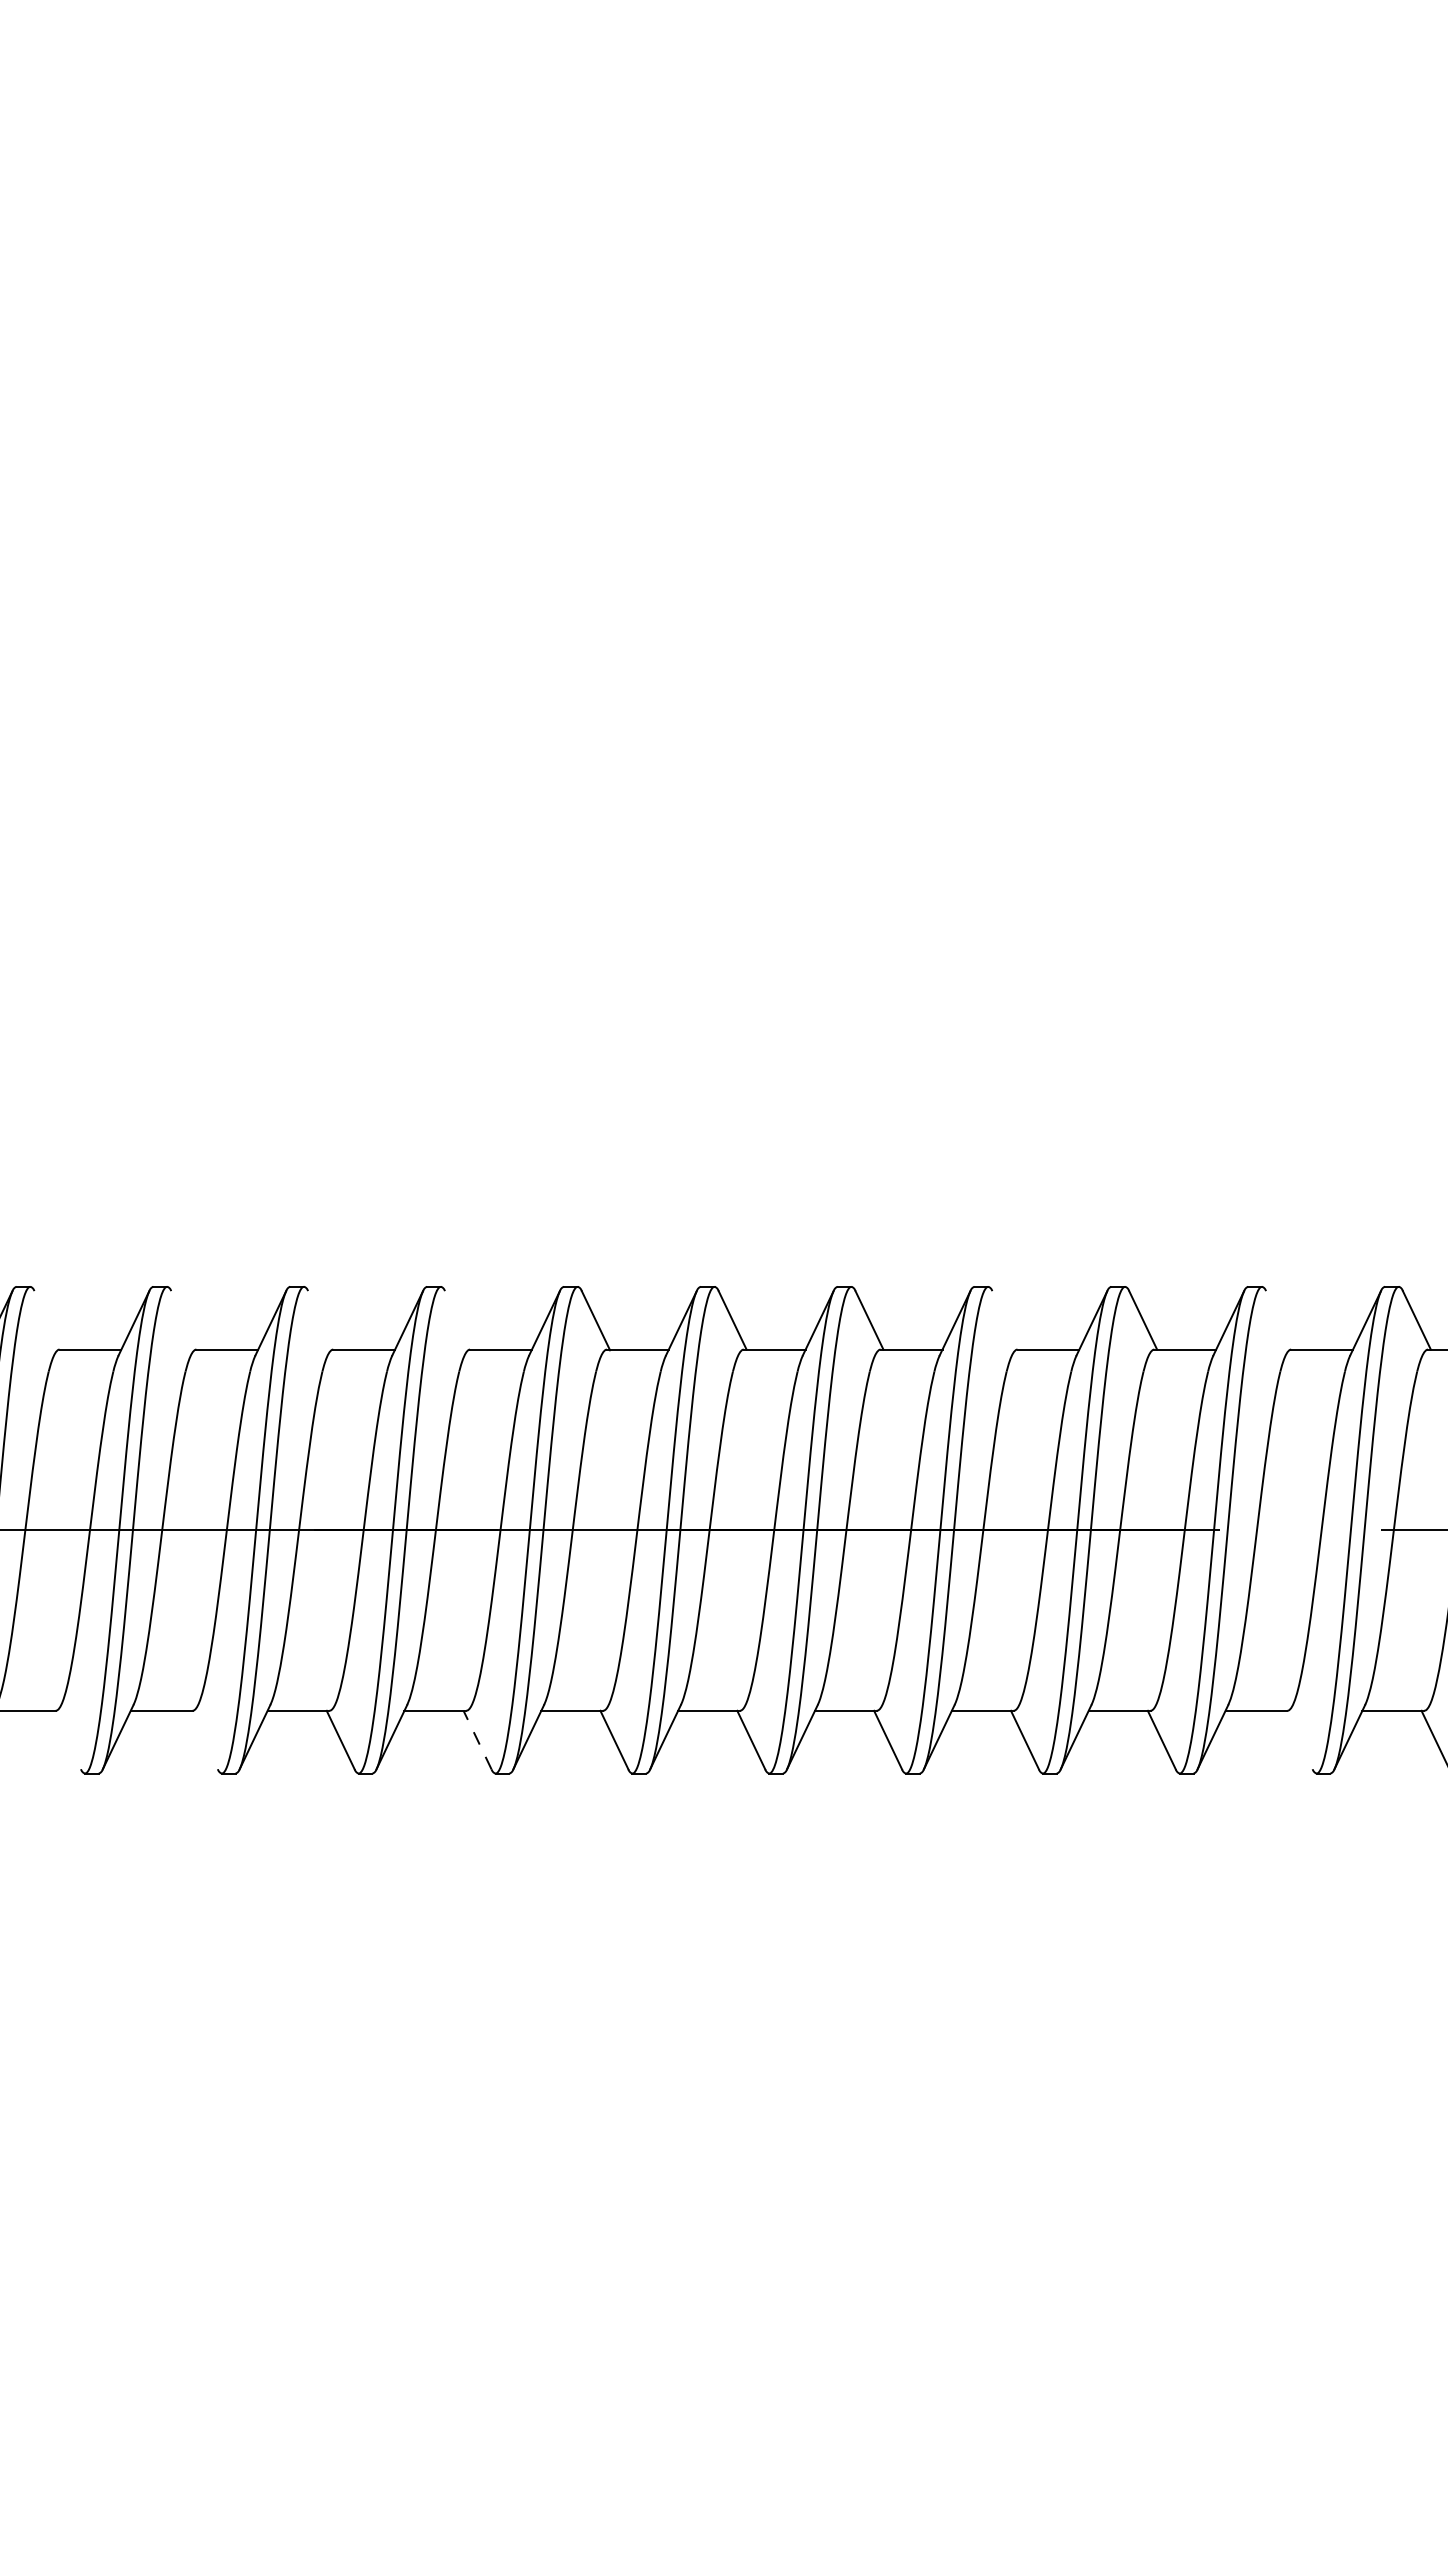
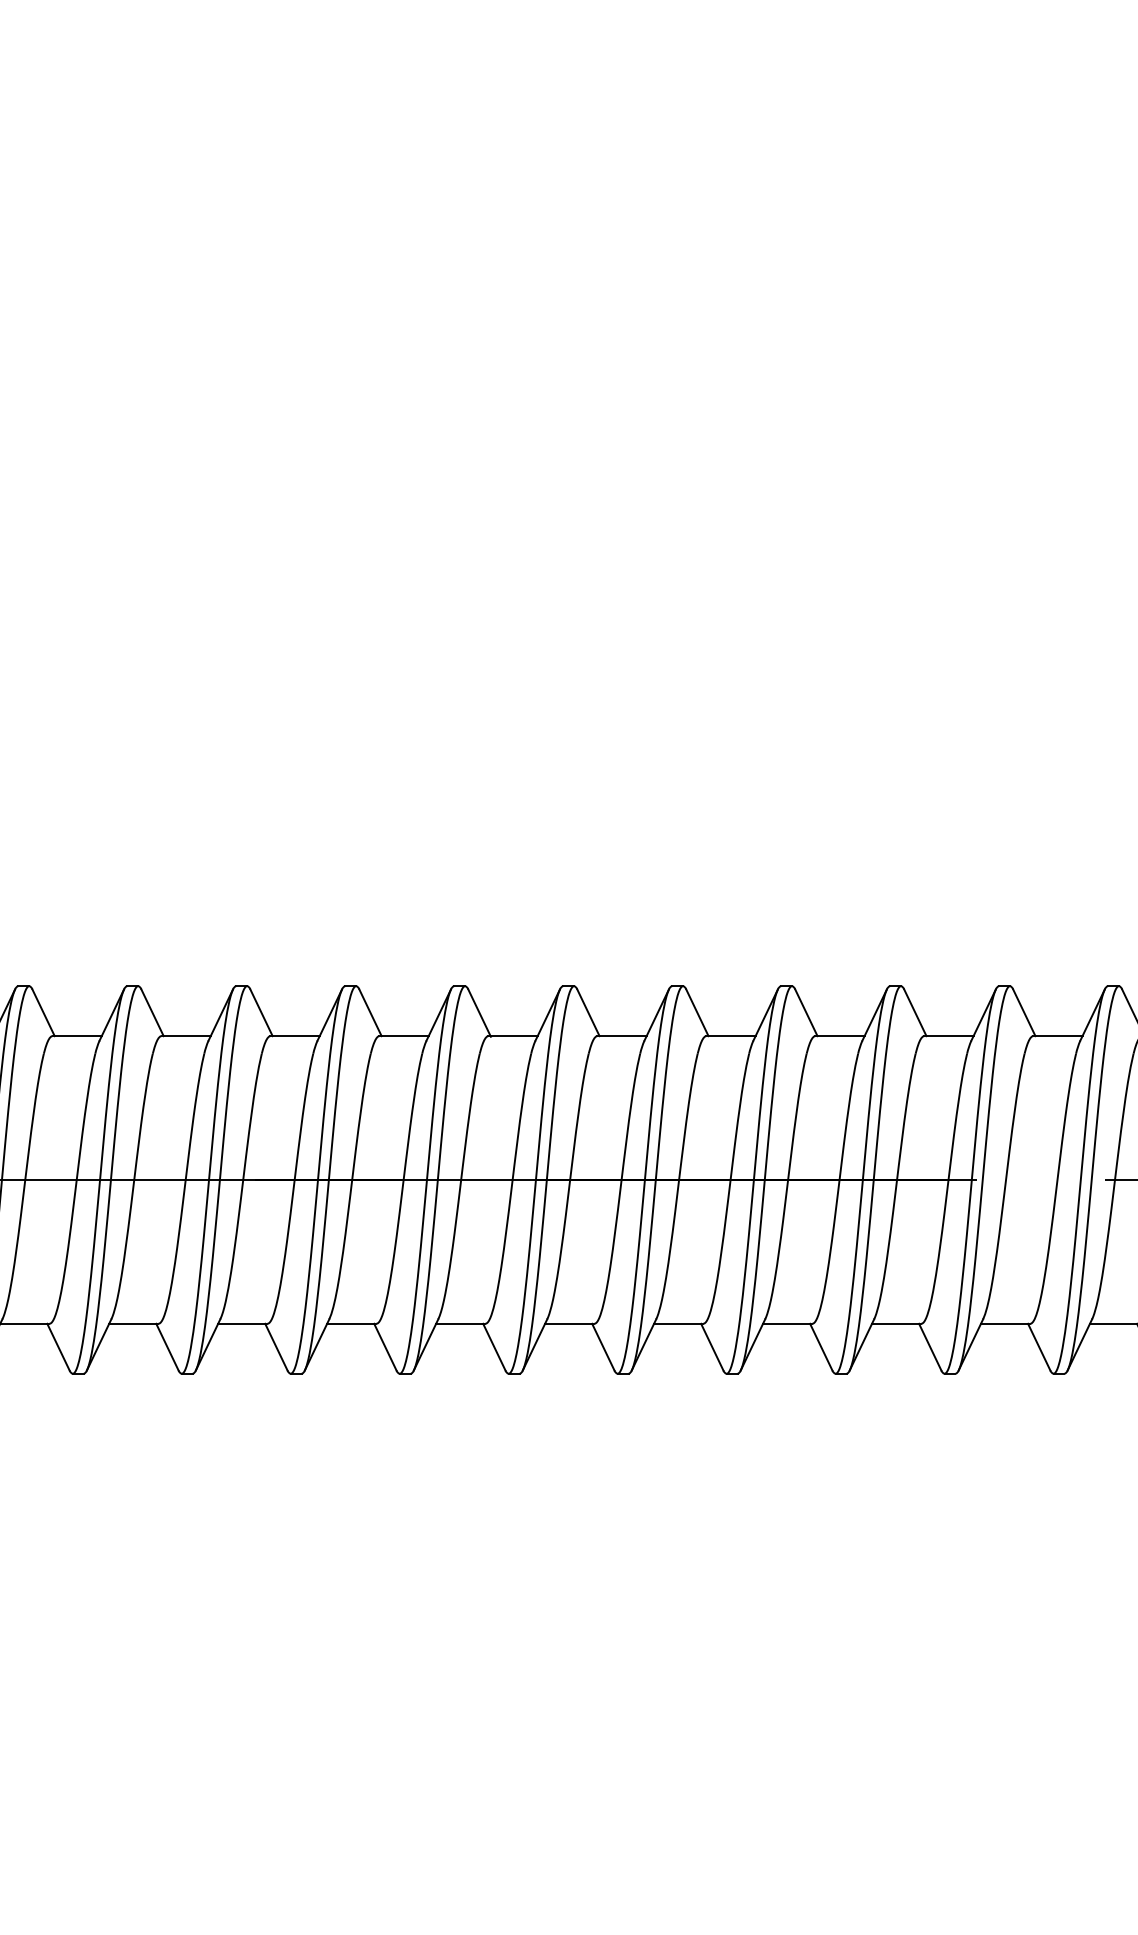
line: (48, 1320) -> (43, 1013), added
line: (185, 1320) -> (152, 1013), added
line: (322, 1320) -> (261, 1013), added
line: (458, 1320) -> (370, 1013), added
line: (1006, 1320) -> (806, 1013), added
line: (1279, 1320) -> (1023, 1013), added
line: (66, 1739) -> (58, 1346), added
line: (203, 1739) -> (167, 1346), added
line: (477, 1739) -> (385, 1346), dashed -> solid
line: (1298, 1739) -> (1039, 1346), added

